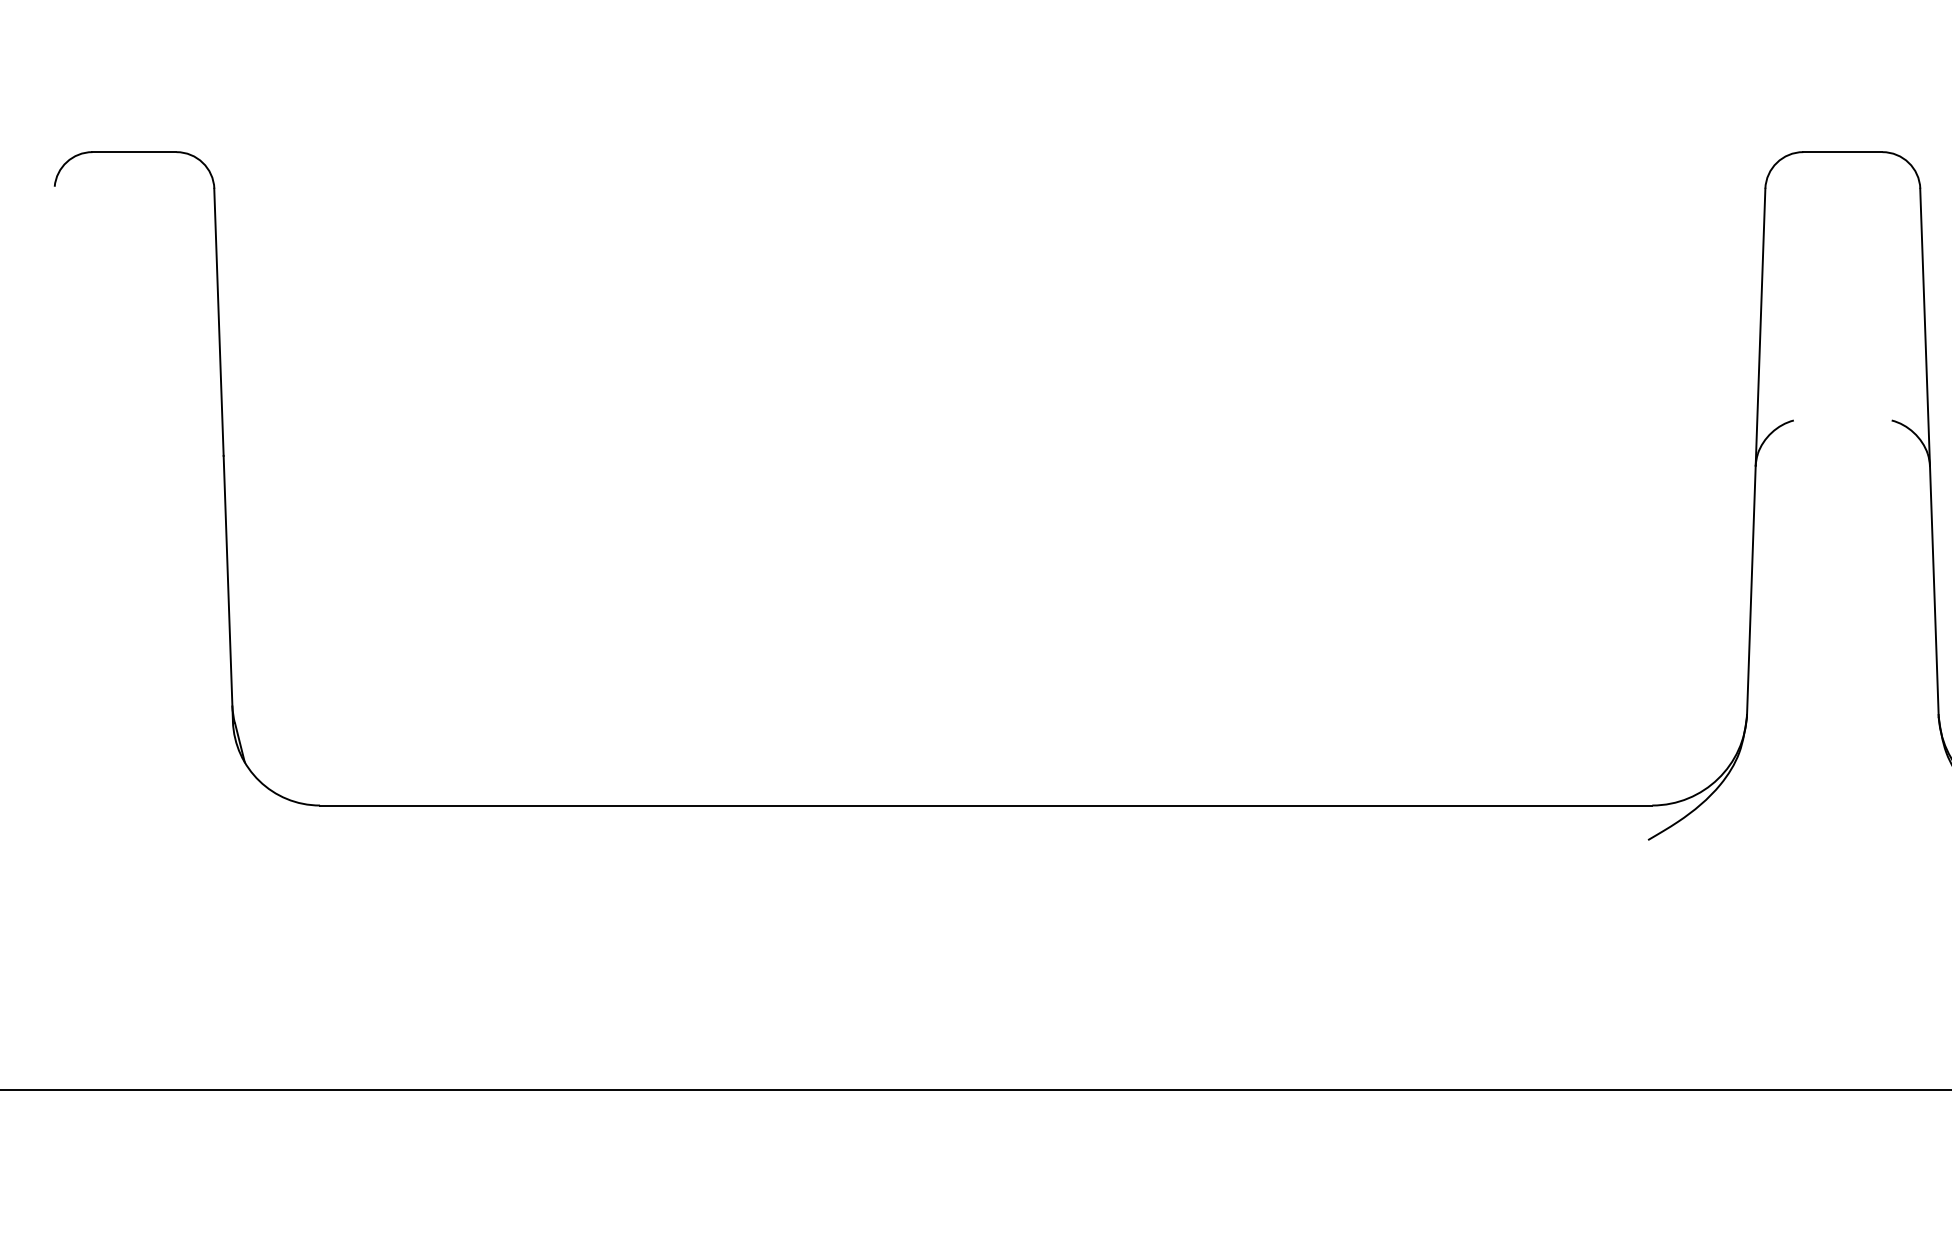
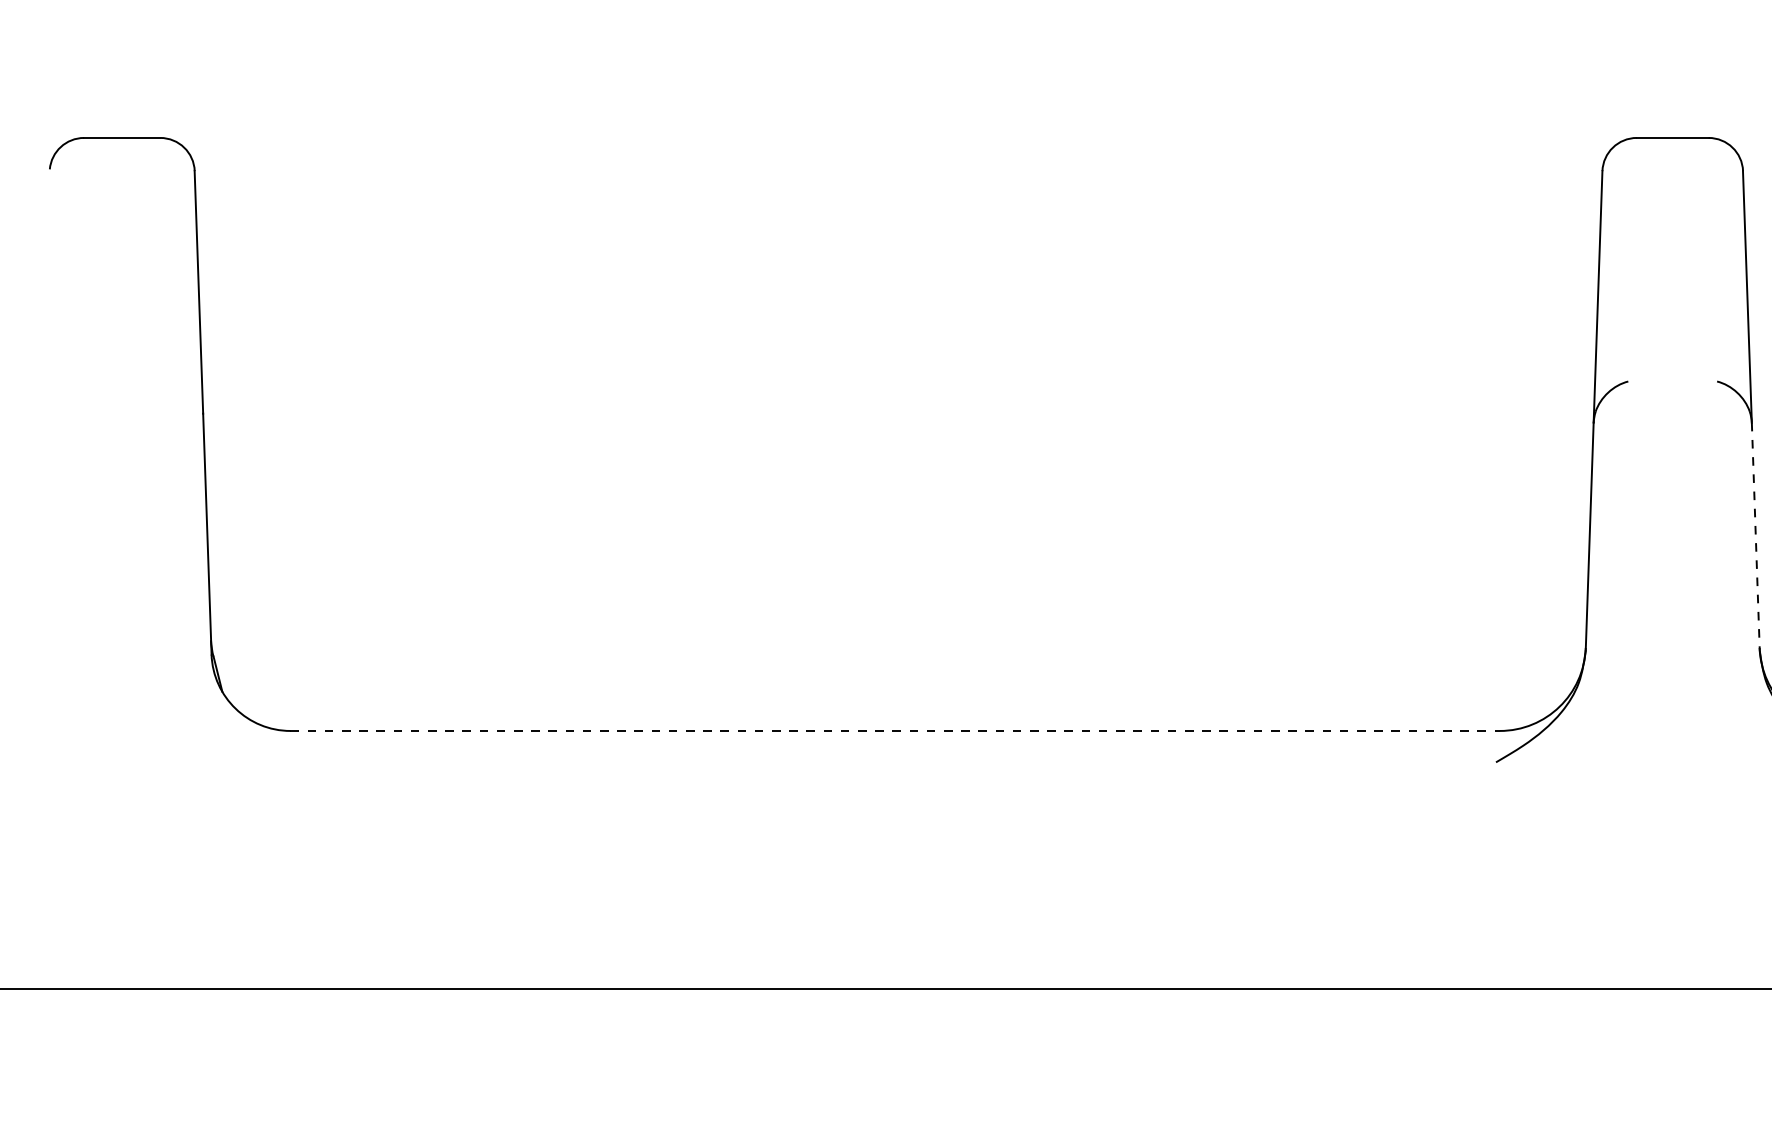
line: (1934, 591) -> (1755, 536), solid -> dashed
line: (986, 805) -> (895, 730), solid -> dashed

